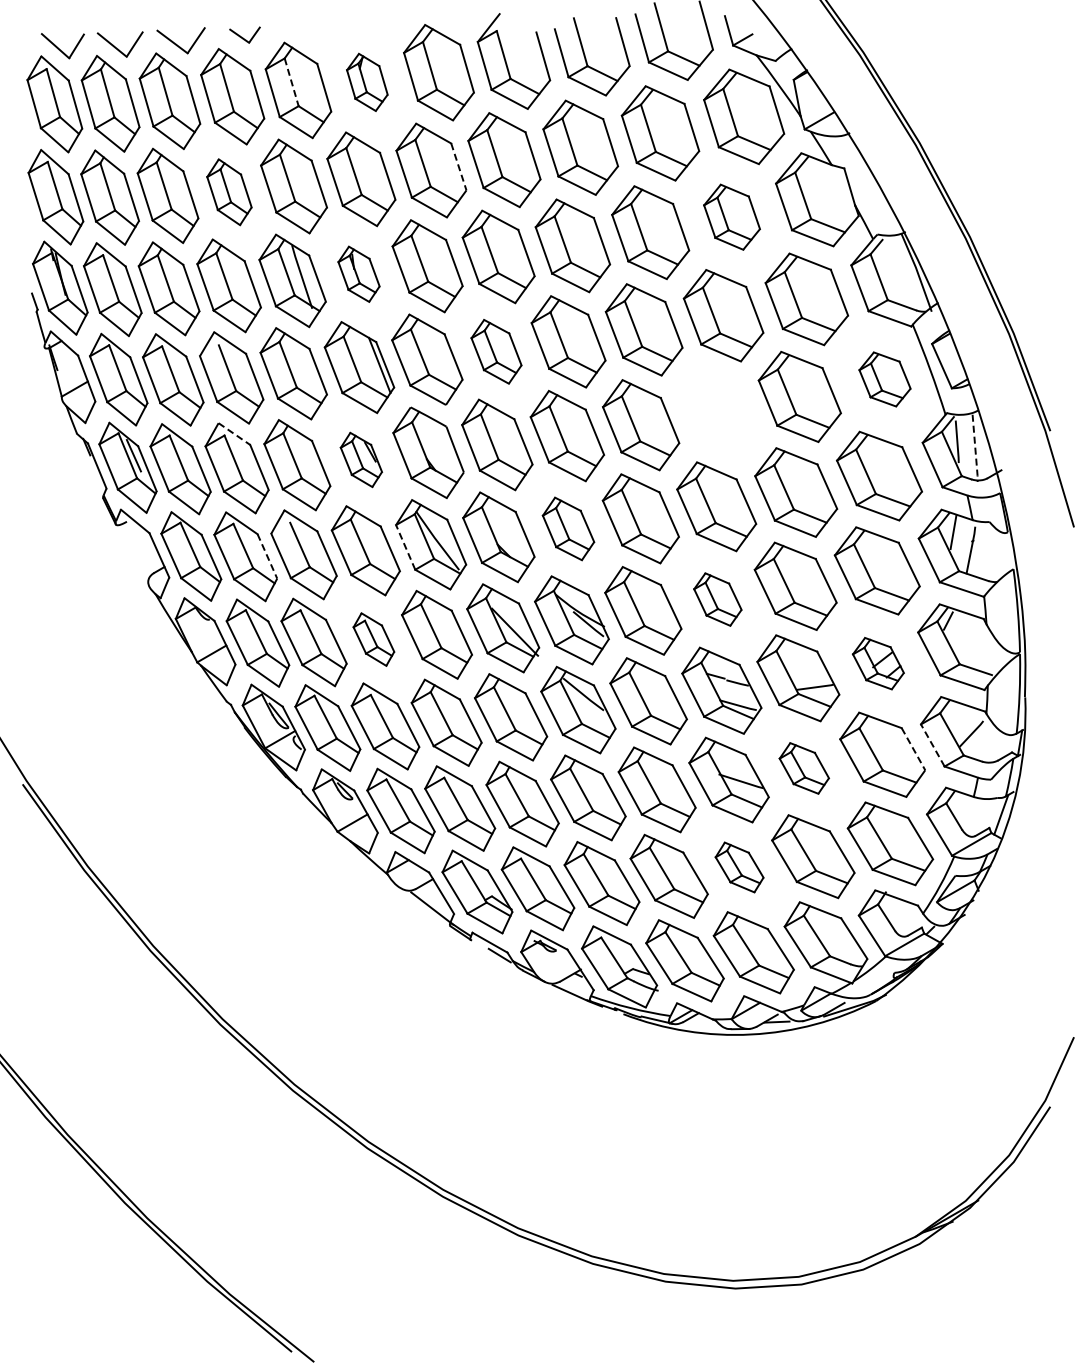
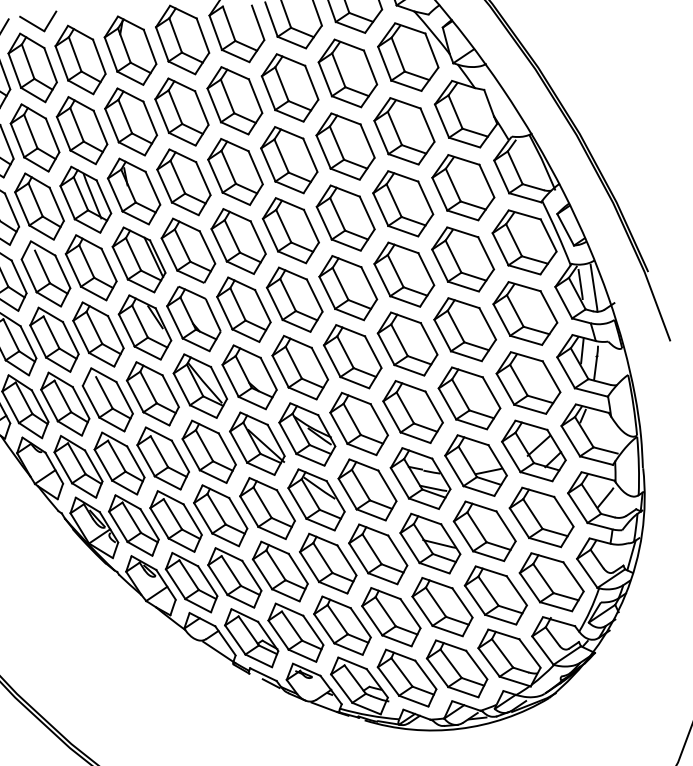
part: (244, 34) -> (38, 21), size x1.67
line: (291, 82) -> (75, 54), dashed -> solid
part: (367, 82) -> (130, 50), size x1.67
line: (458, 166) -> (201, 107), dashed -> solid
part: (229, 192) -> (35, 138), size x1.43
part: (731, 216) -> (404, 130), size x1.43
part: (358, 274) -> (133, 191), size x1.67
part: (496, 351) -> (238, 241), size x1.43
part: (884, 379) -> (524, 242), size x1.67
part: (718, 412) -> (404, 274), added
line: (234, 434) -> (50, 315), dashed -> solid
line: (975, 449) -> (594, 289), dashed -> solid
part: (361, 459) -> (145, 327), size x1.67
part: (568, 528) -> (300, 367), size x1.43
line: (405, 546) -> (181, 388), dashed -> solid
line: (267, 556) -> (81, 402), dashed -> solid
part: (717, 599) -> (412, 411), size x1.67
part: (373, 639) -> (162, 458), size x1.67
part: (878, 663) -> (534, 450), size x1.67
line: (932, 745) -> (577, 508), dashed -> solid
line: (913, 749) -> (563, 512), dashed -> solid
part: (804, 768) -> (485, 531), size x1.67
part: (739, 867) -> (442, 607), size x1.67

